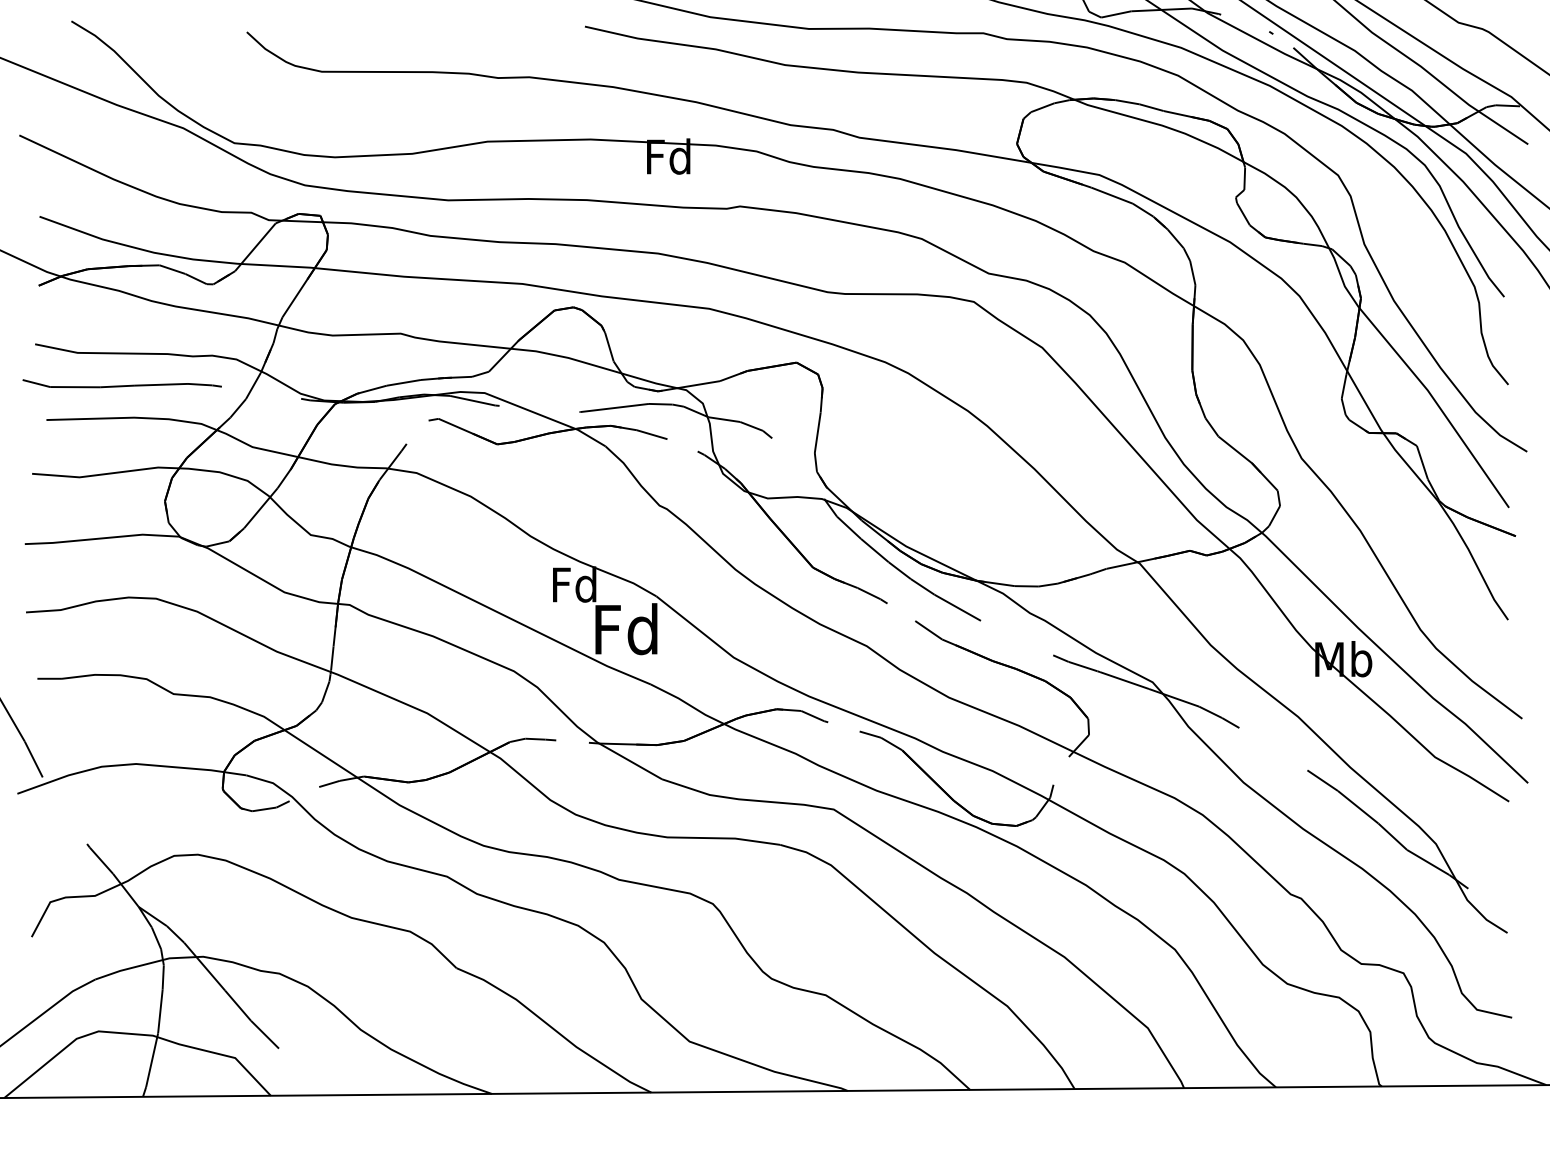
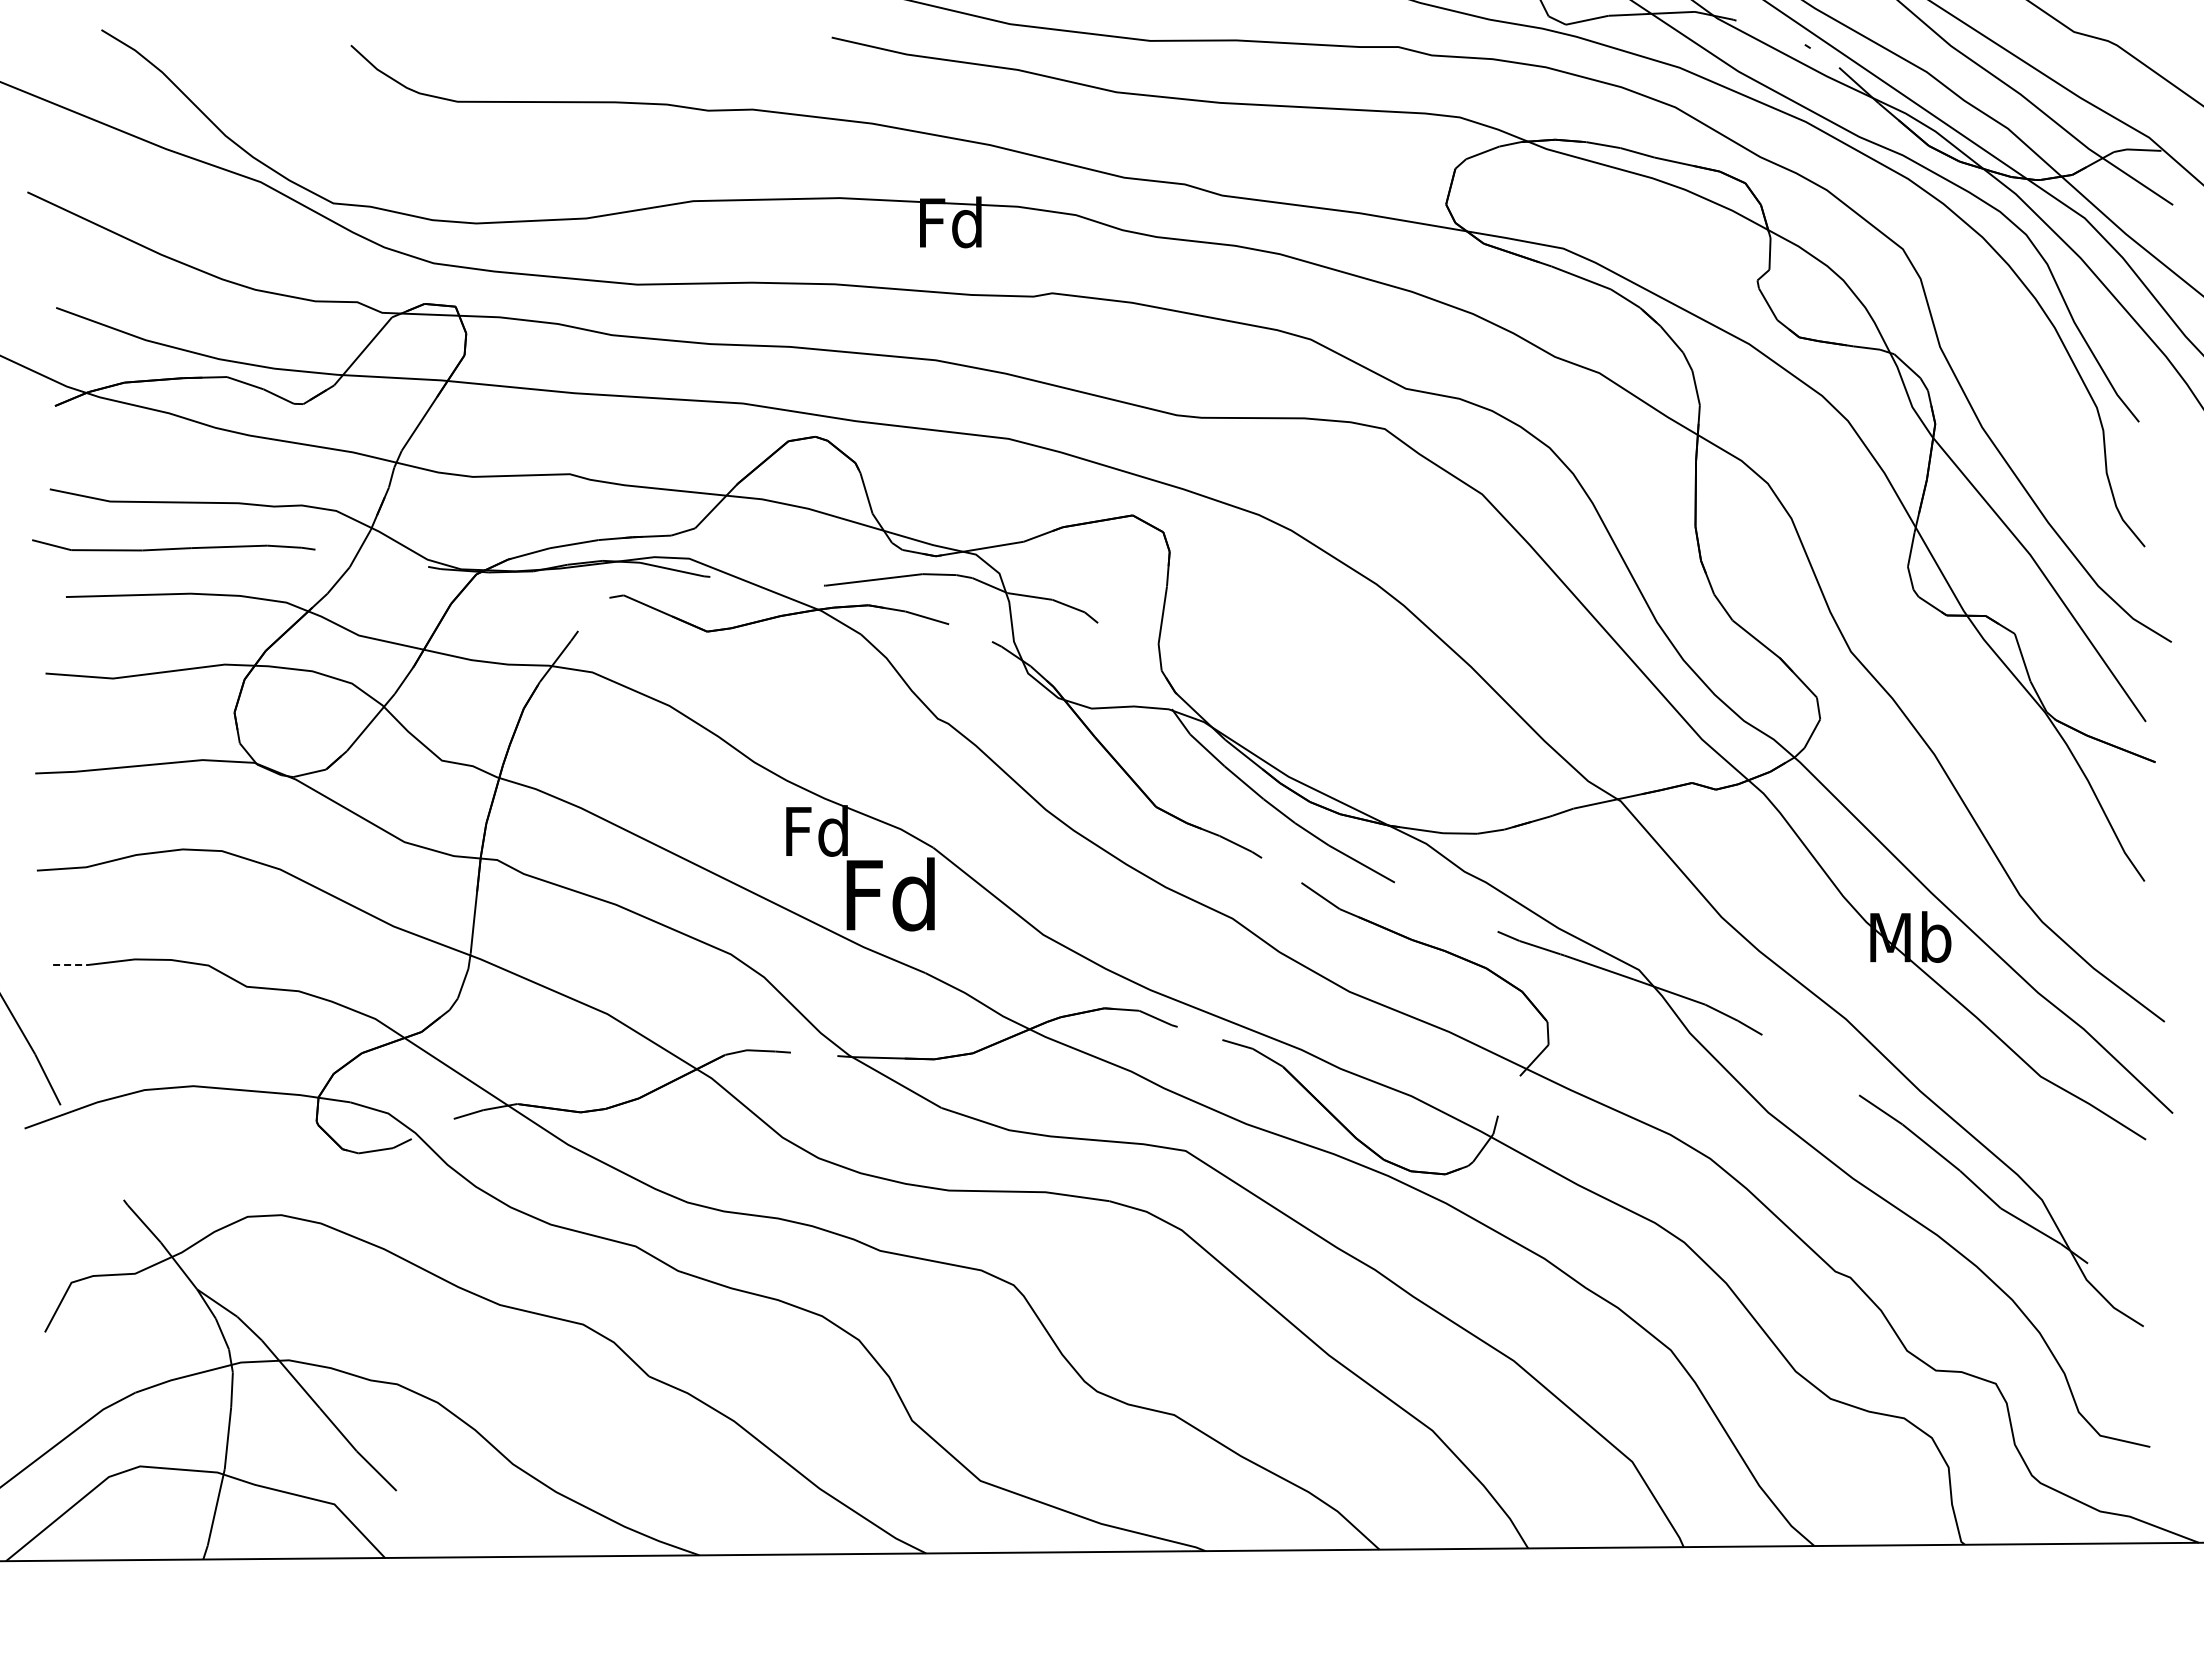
line: (50, 679) -> (71, 965), solid -> dashed

